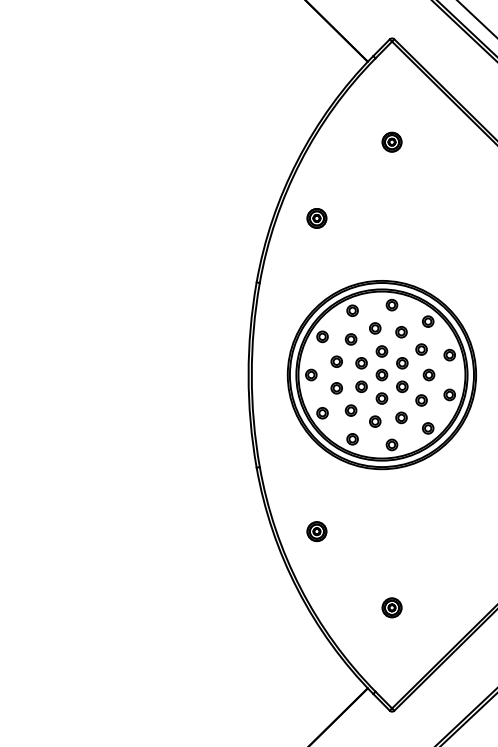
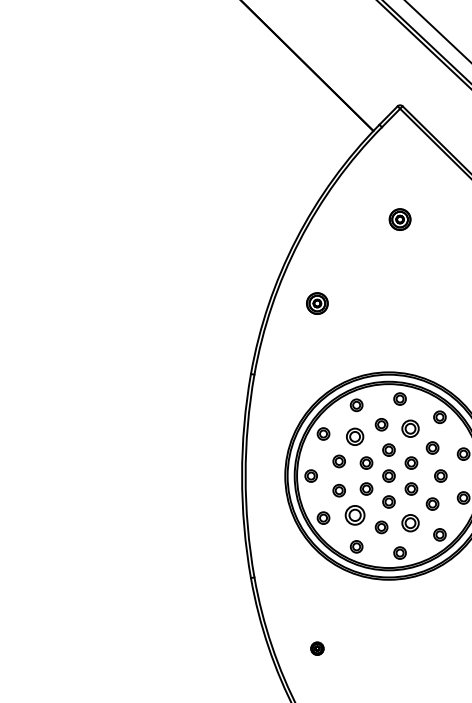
part: (401, 332) -> (410, 429), size x1.4
part: (350, 339) -> (354, 436), size x1.4
part: (350, 410) -> (354, 515), size x1.6
part: (401, 417) -> (410, 522), size x1.4
part: (316, 531) -> (316, 648), size x0.6

